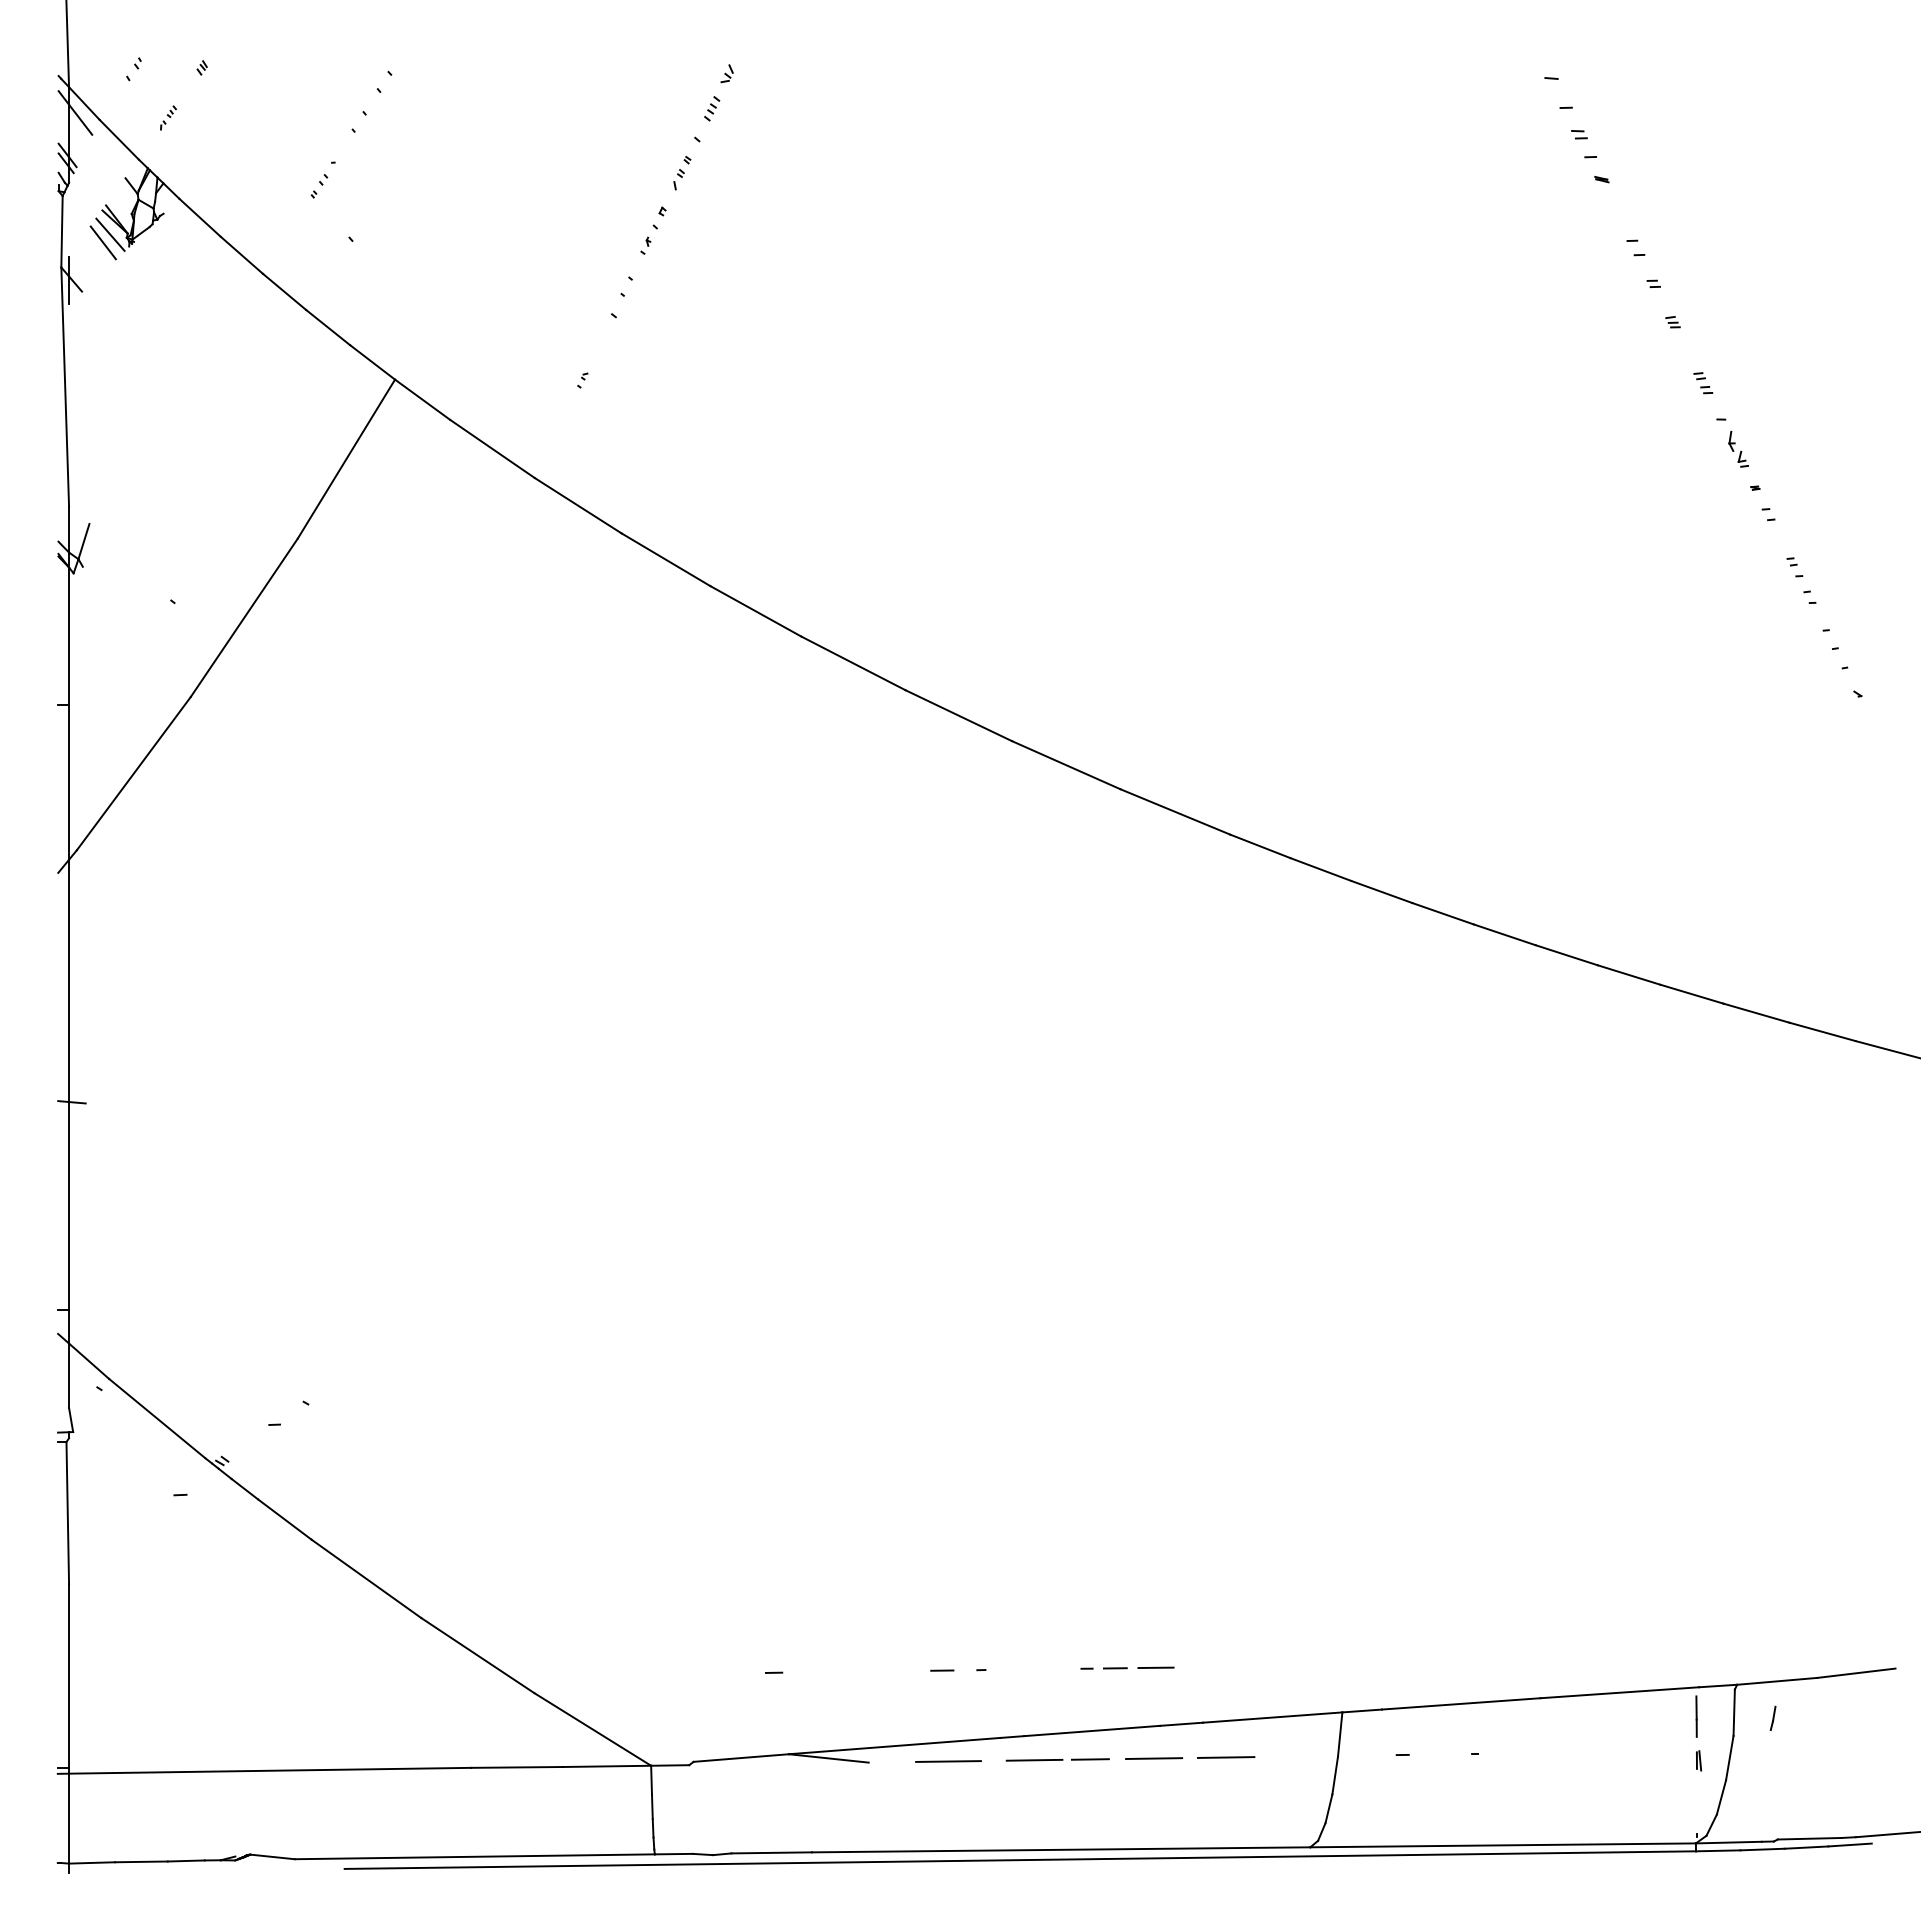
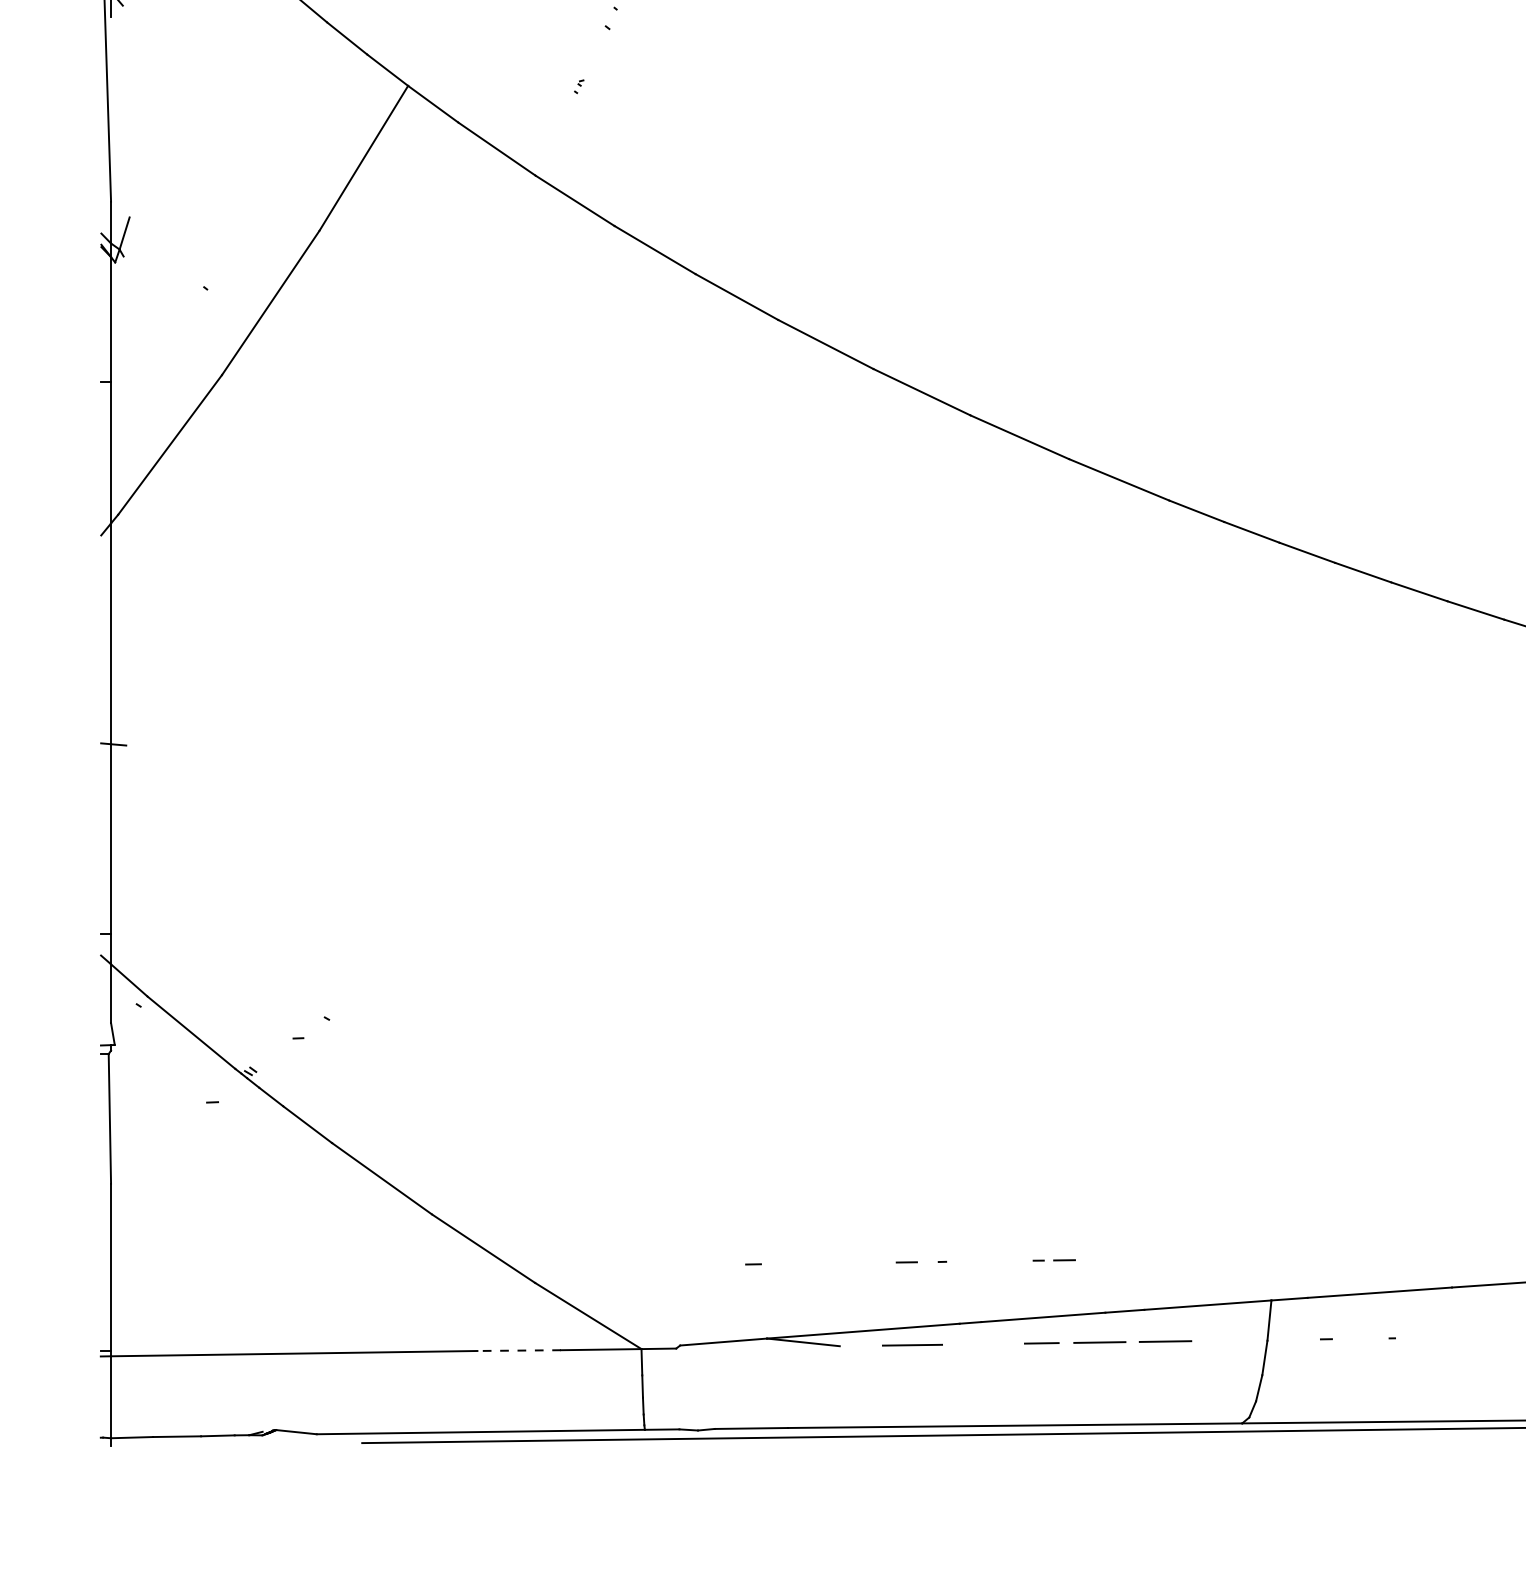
line: (1155, 1667) -> (1101, 1259), removed
line: (1034, 1759) -> (990, 1343), removed
line: (516, 1767) -> (518, 1350), solid -> dashed

